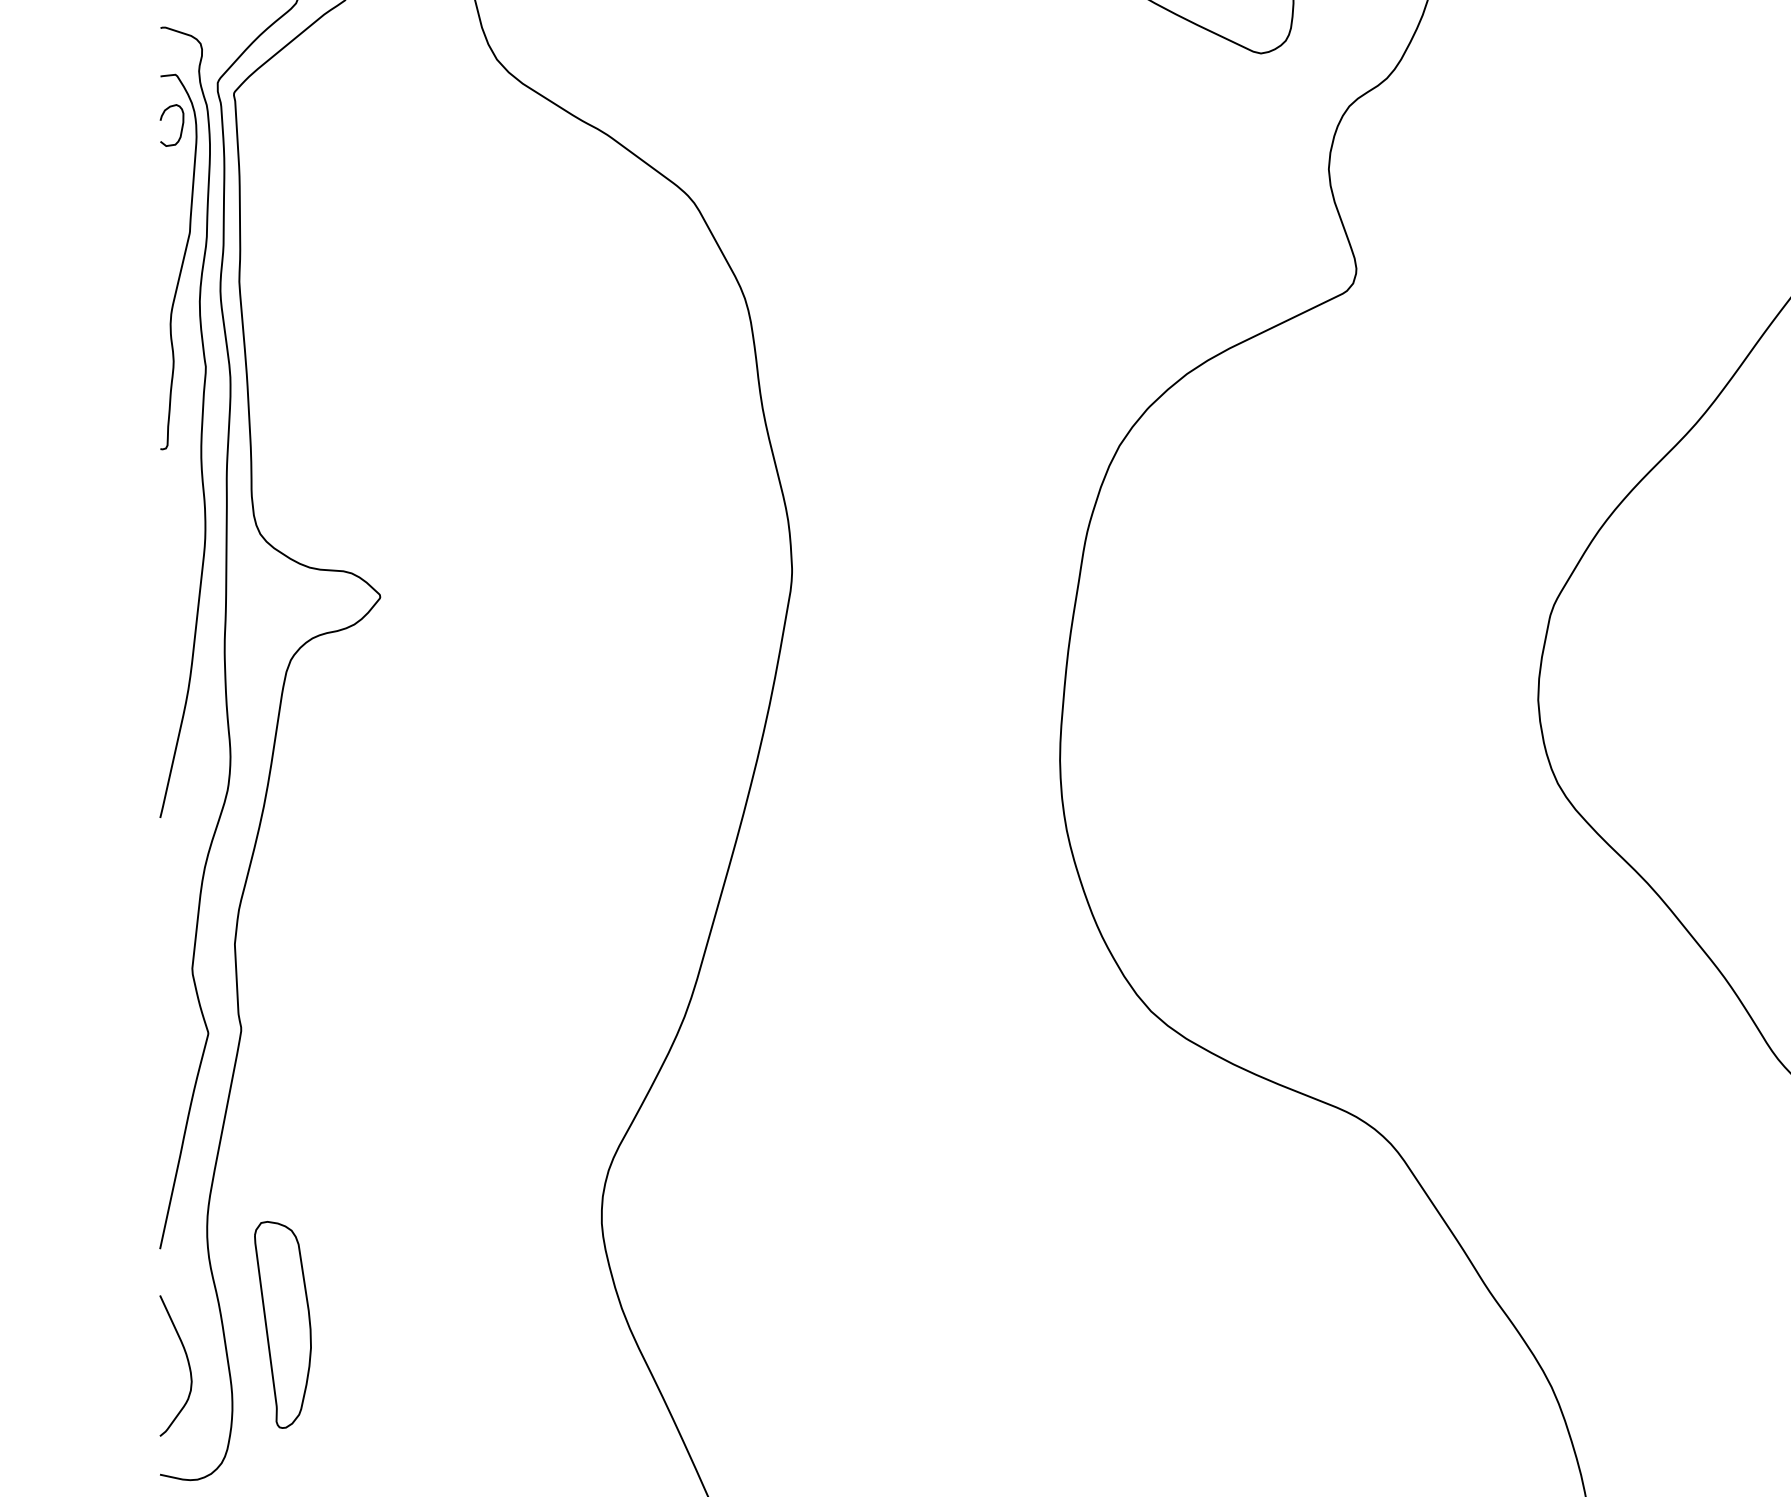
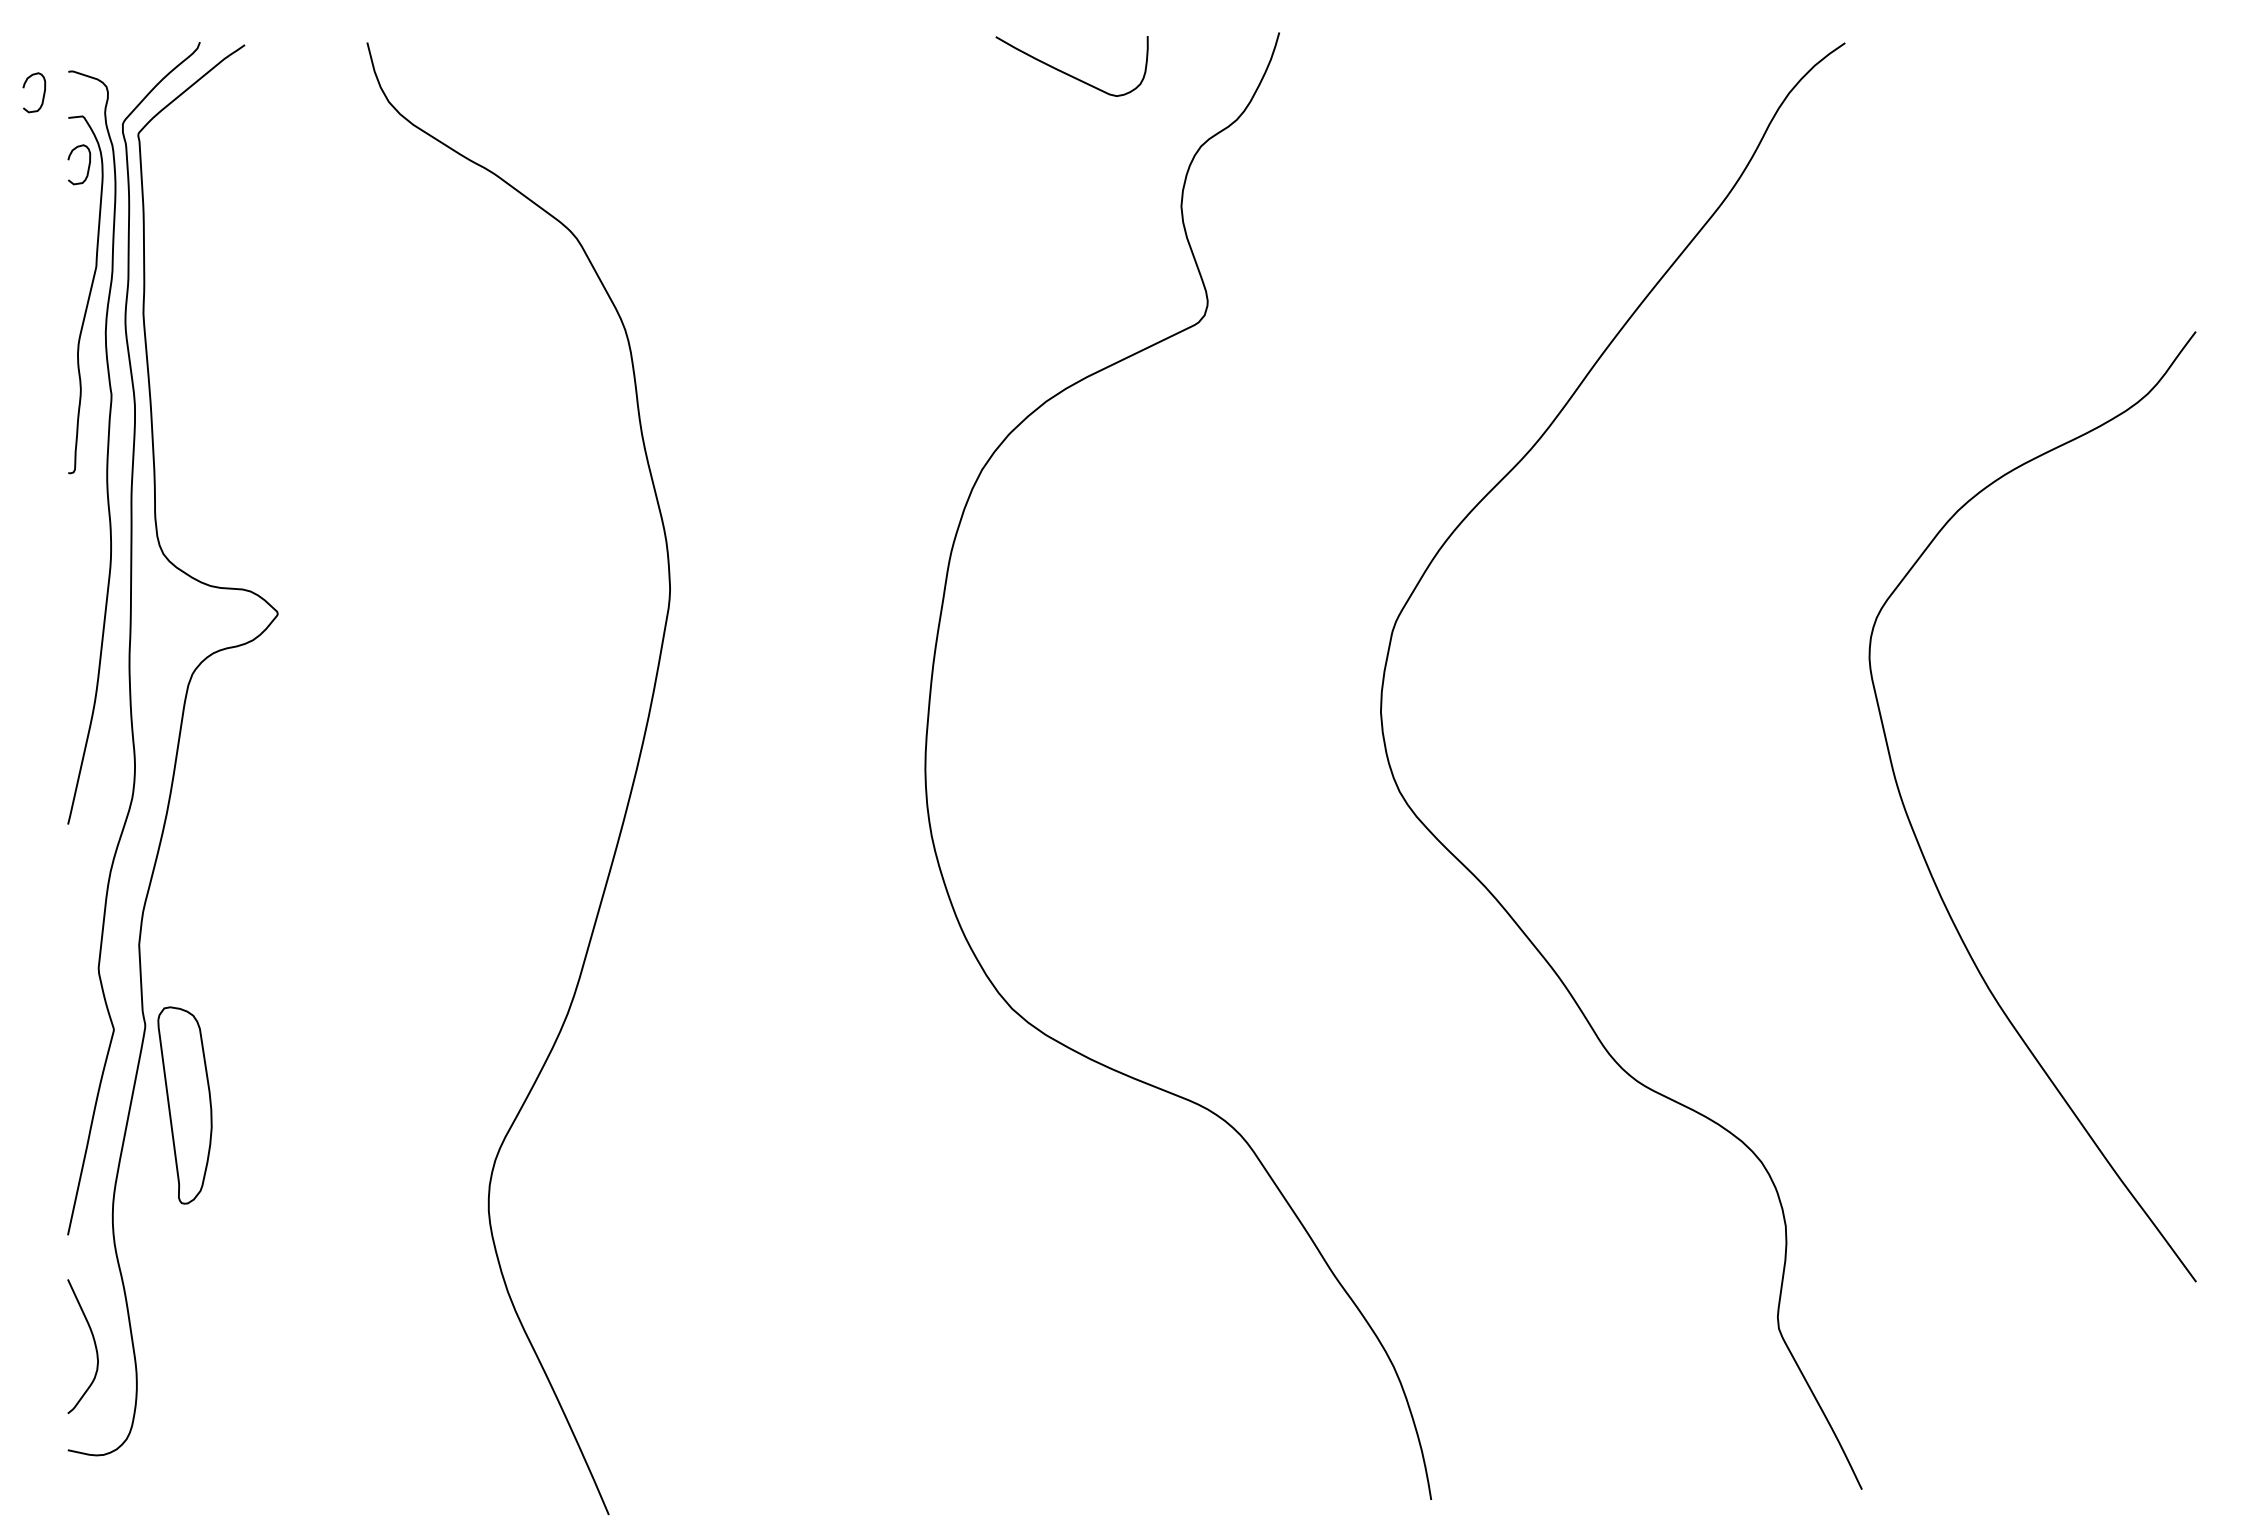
curve: (134, 49) -> (43, 92), added
part: (282, 1324) -> (184, 1105), moved

